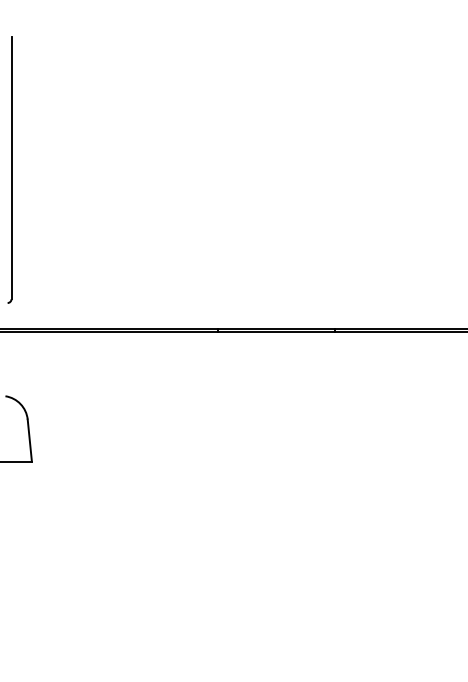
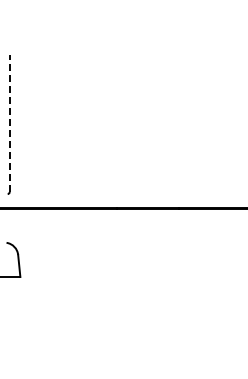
line: (11, 168) -> (9, 123), solid -> dashed

